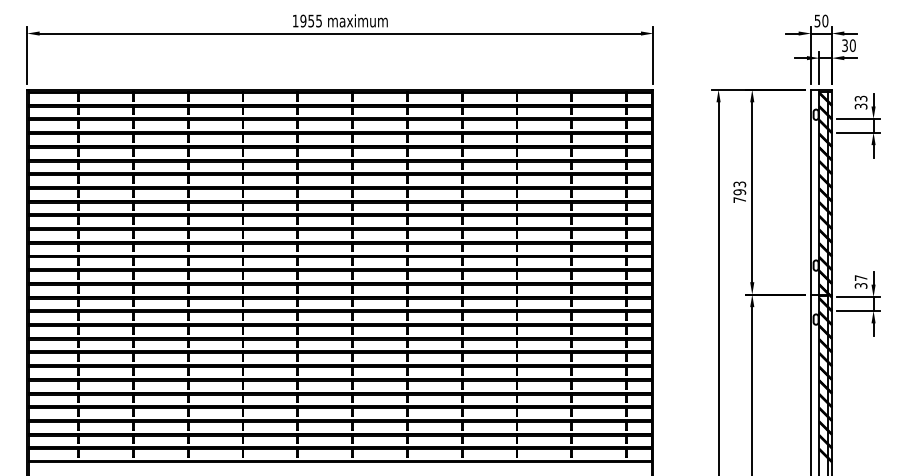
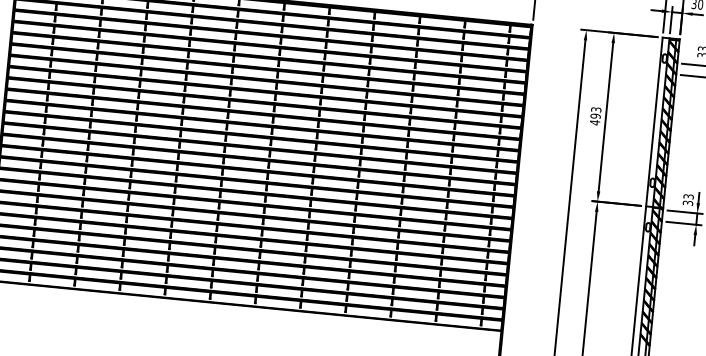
text: (739, 199) -> (594, 122), 793 -> 493
text: (860, 277) -> (688, 196), 37 -> 33

